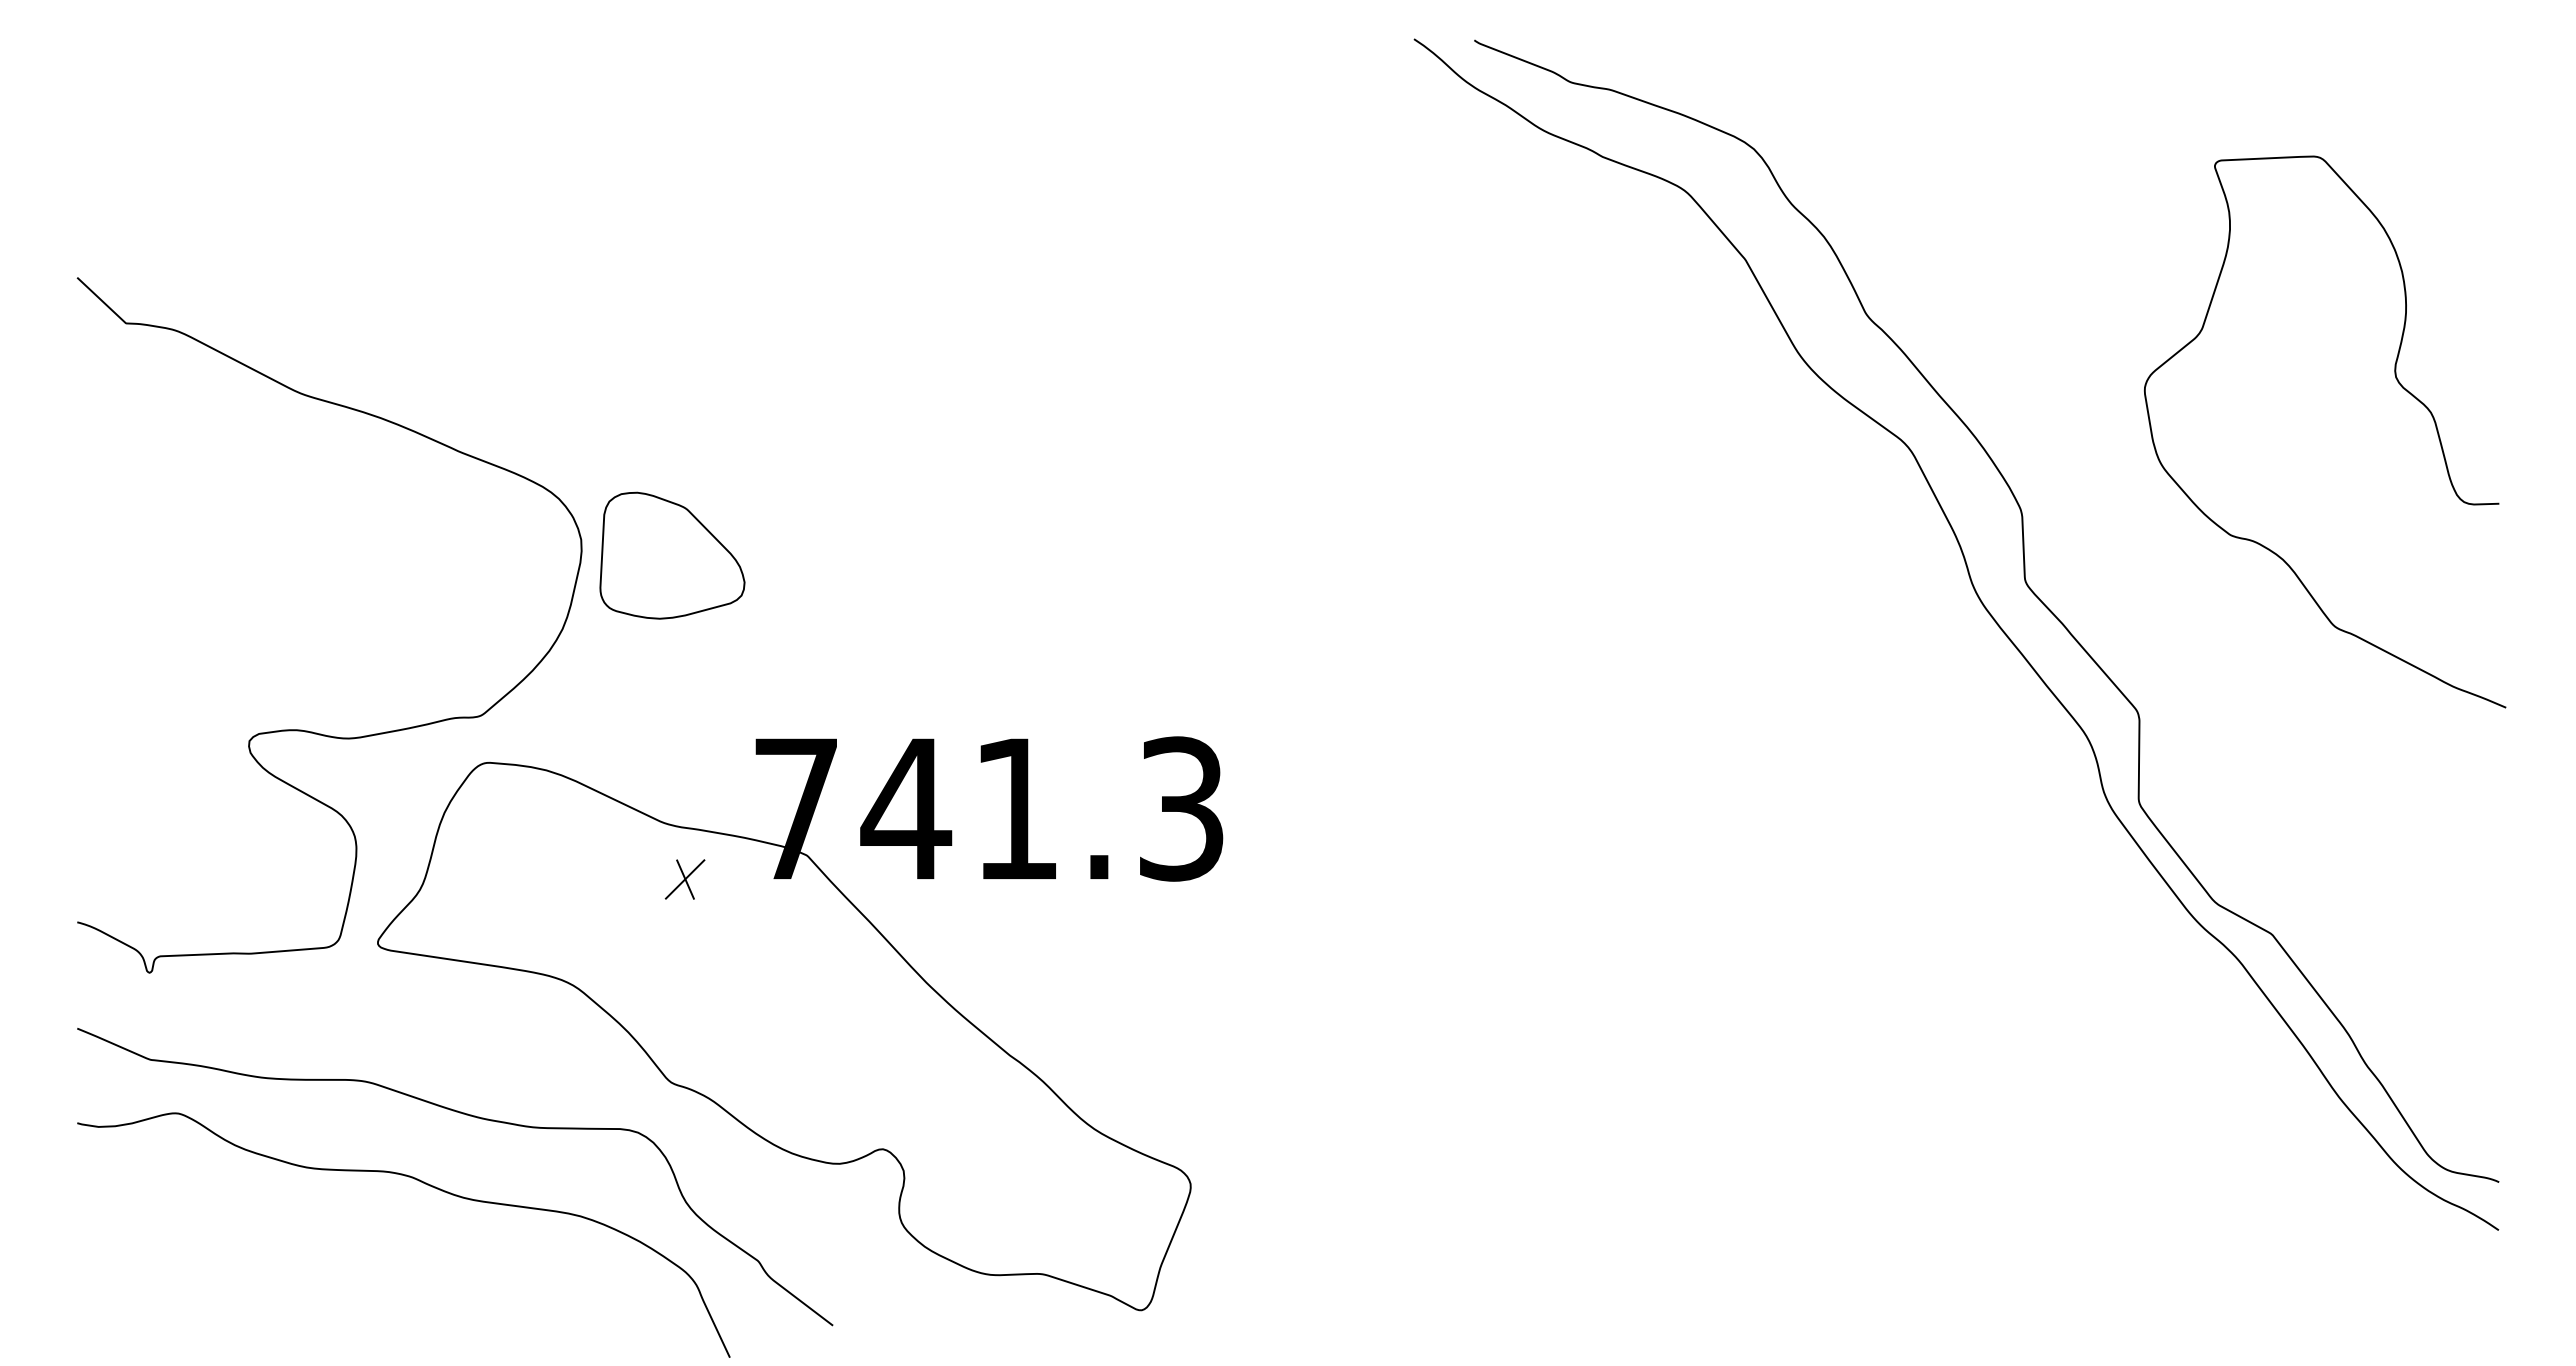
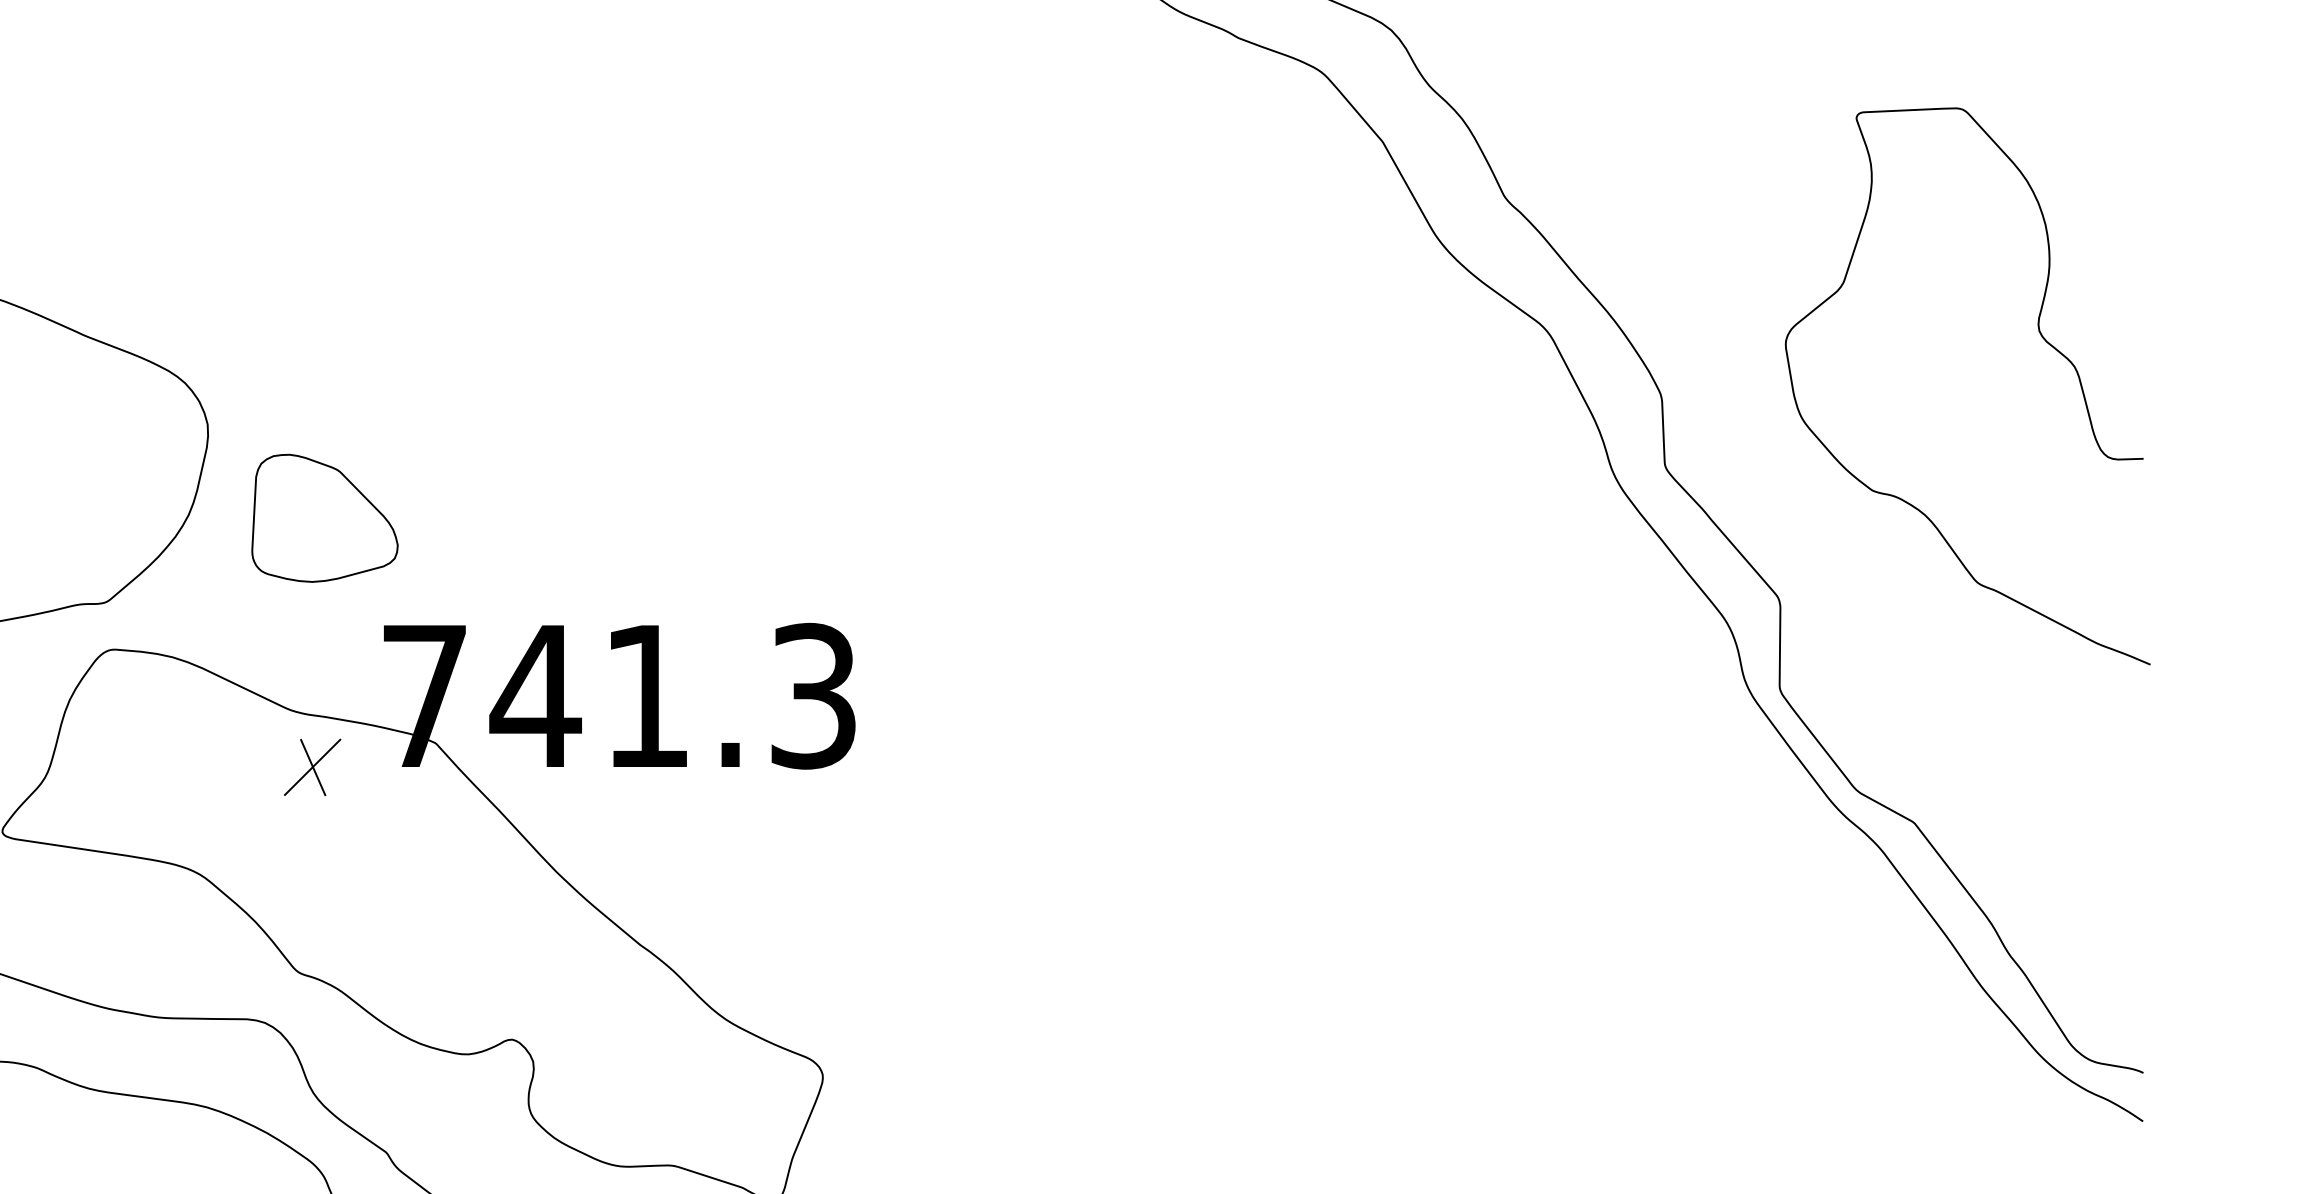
curve: (2397, 382) -> (2040, 336), moved
part: (672, 555) -> (325, 518), moved
part: (684, 879) -> (311, 767), size x1.43

